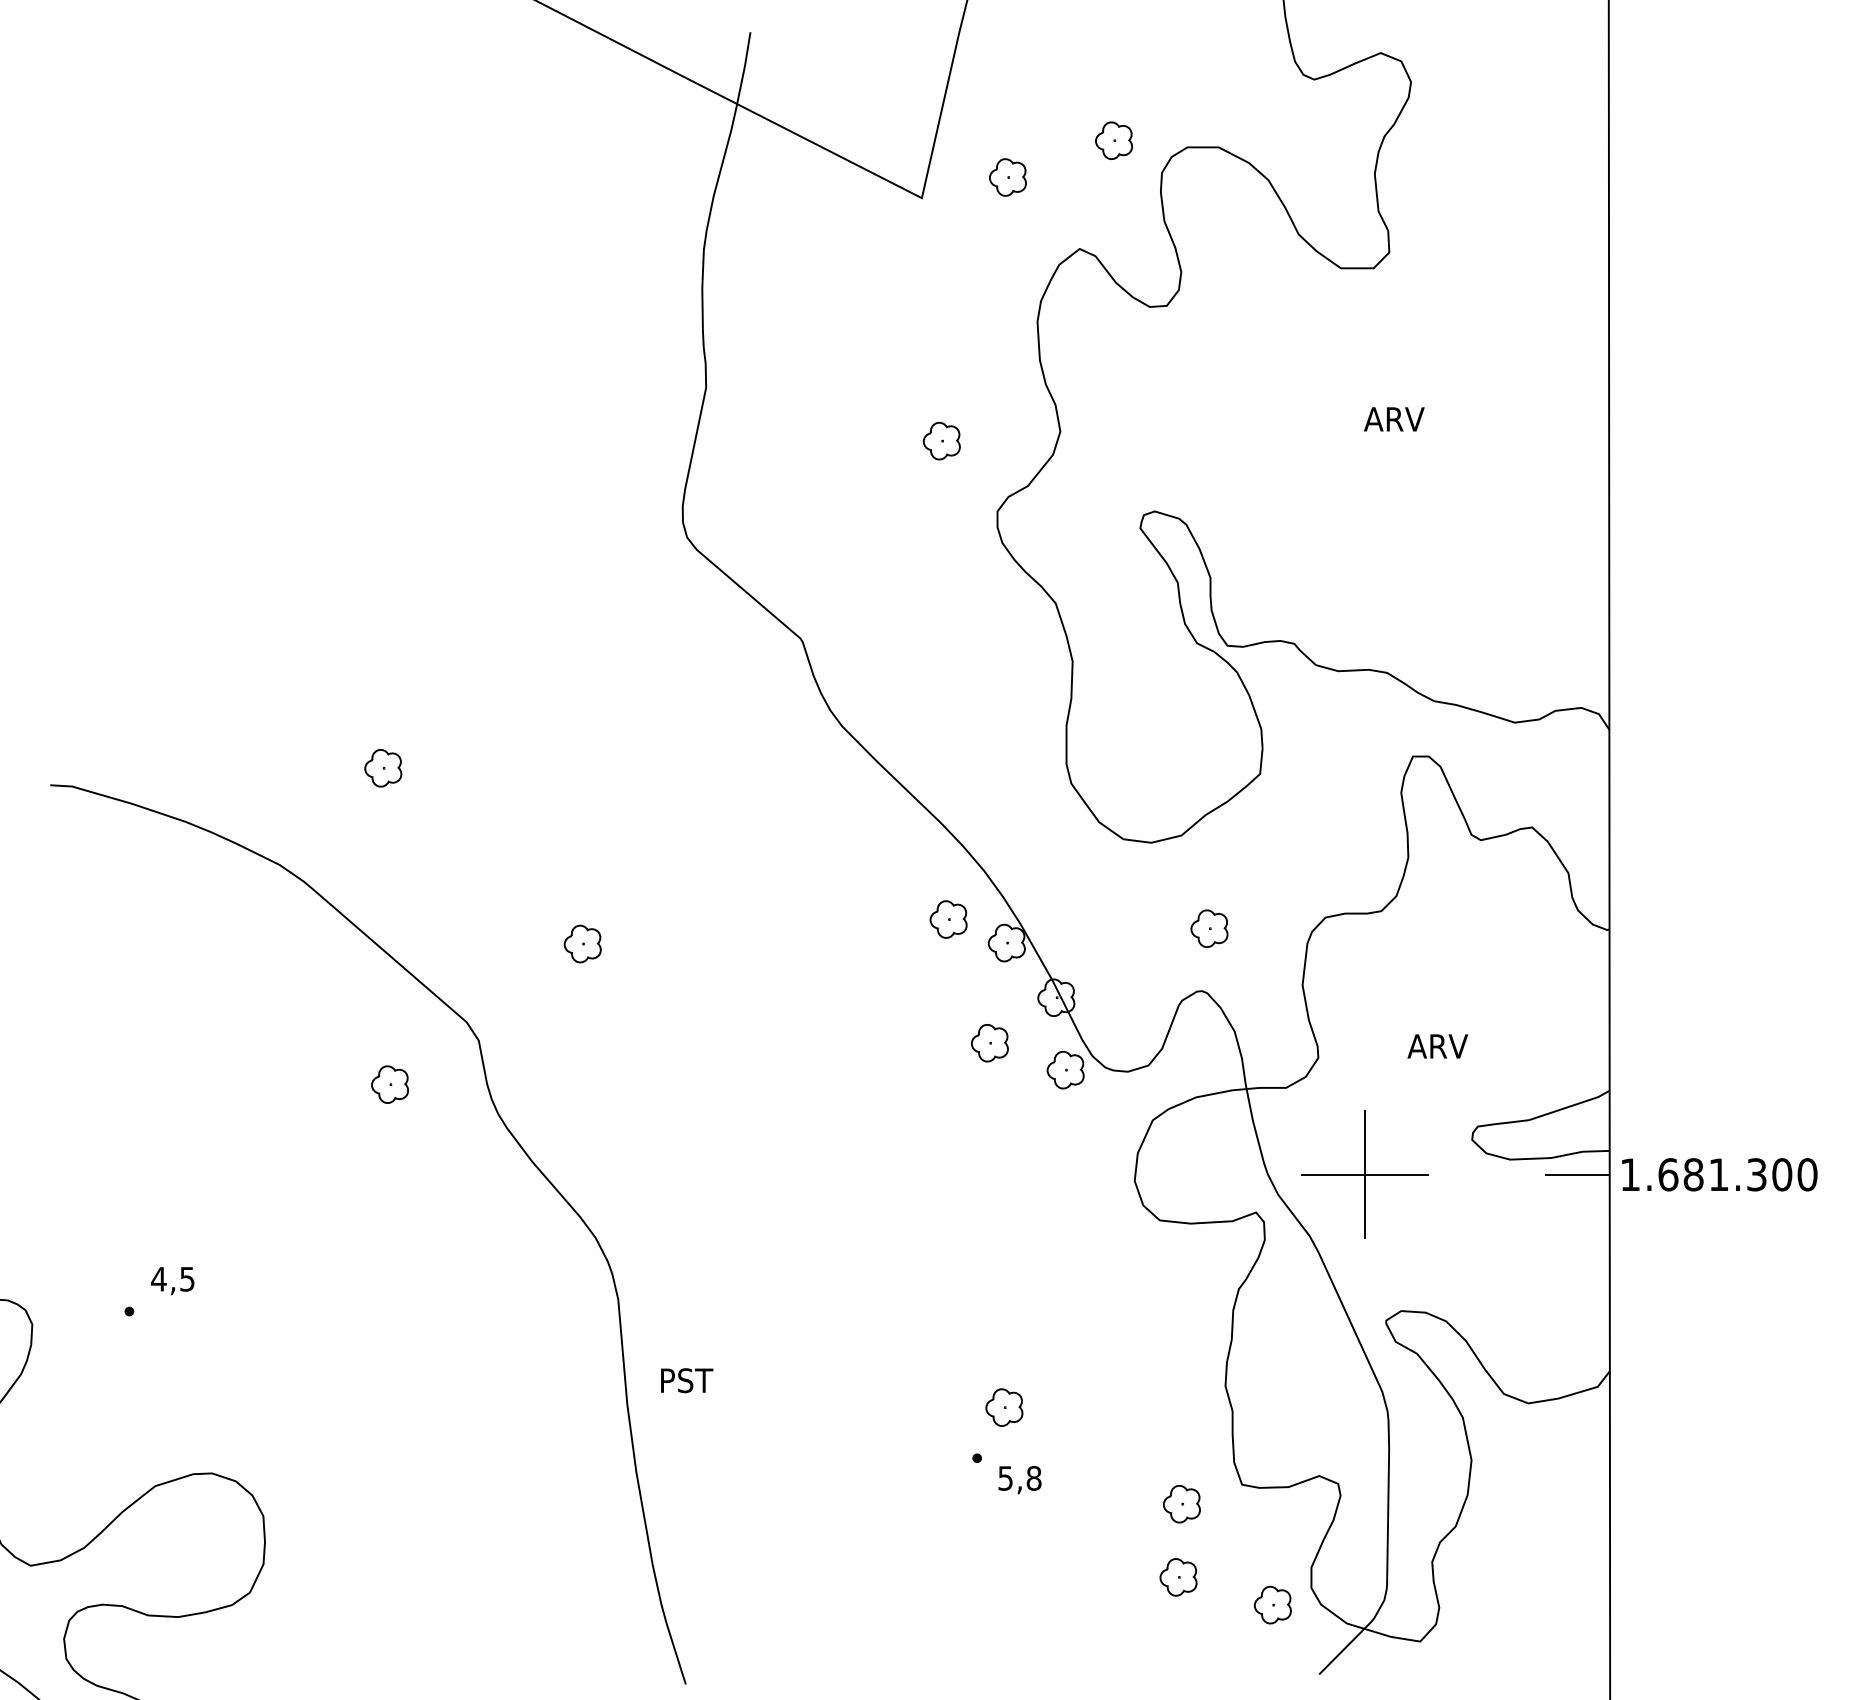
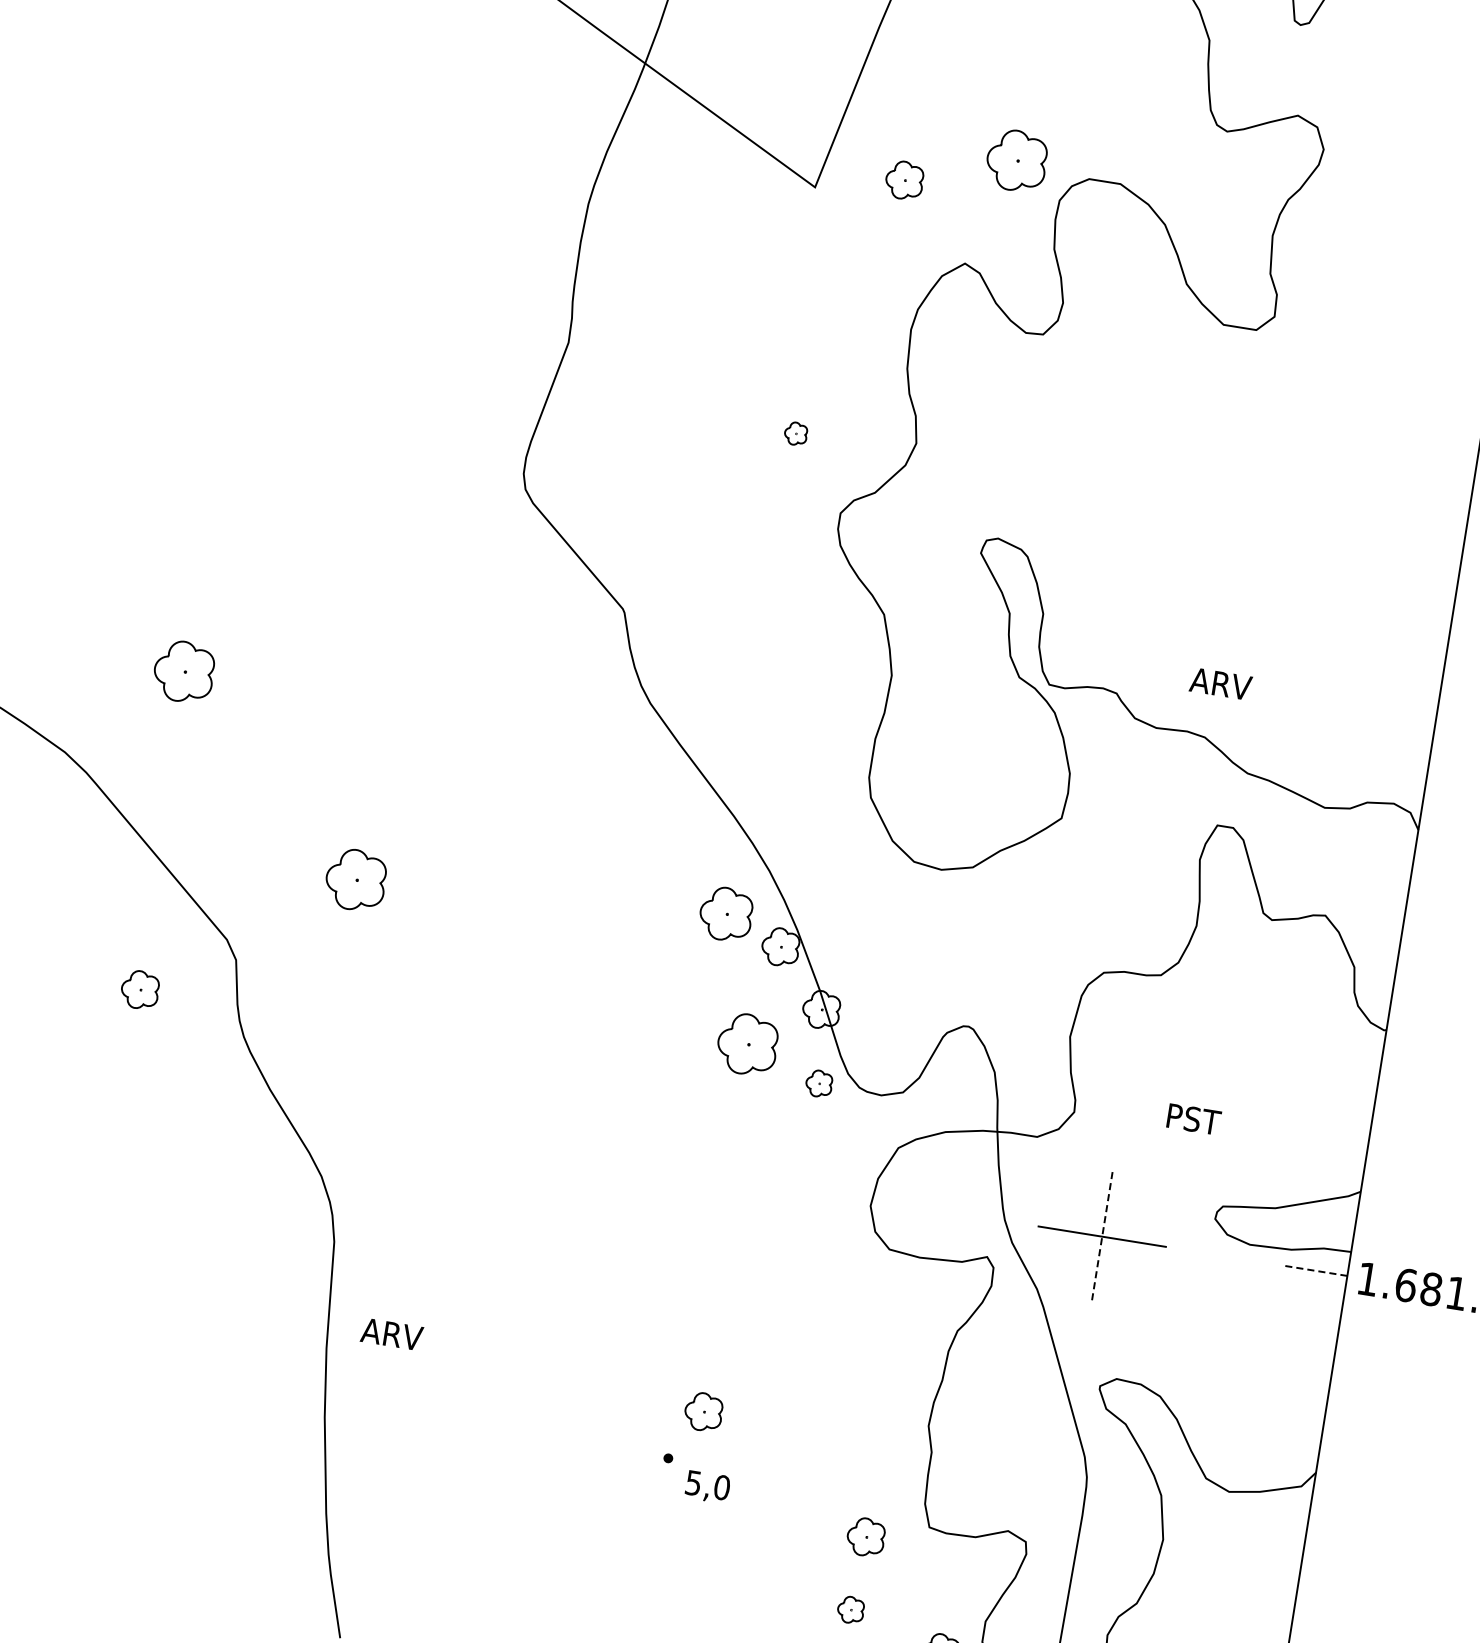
part: (1113, 140) -> (1016, 160), size x1.6
text: (1394, 419) -> (1221, 684), moved
part: (941, 440) -> (795, 433), size x0.6
part: (383, 768) -> (184, 672), size x1.6
part: (948, 919) -> (726, 914), size x1.4
part: (1209, 928) -> (986, 965), removed
part: (582, 943) -> (355, 879), size x1.6
part: (989, 1043) -> (747, 1044), size x1.6
text: (1437, 1046) -> (1195, 1119), ARV -> PST
part: (1065, 1069) -> (819, 1083), size x0.7
line: (1577, 1174) -> (1315, 1270), solid -> dashed
line: (1364, 1175) -> (1101, 1237), solid -> dashed
text: (688, 1380) -> (391, 1334), PST -> ARV
text: (1033, 1478) -> (721, 1487), 5,8 -> 5,0
part: (1178, 1577) -> (850, 1610), size x0.7

